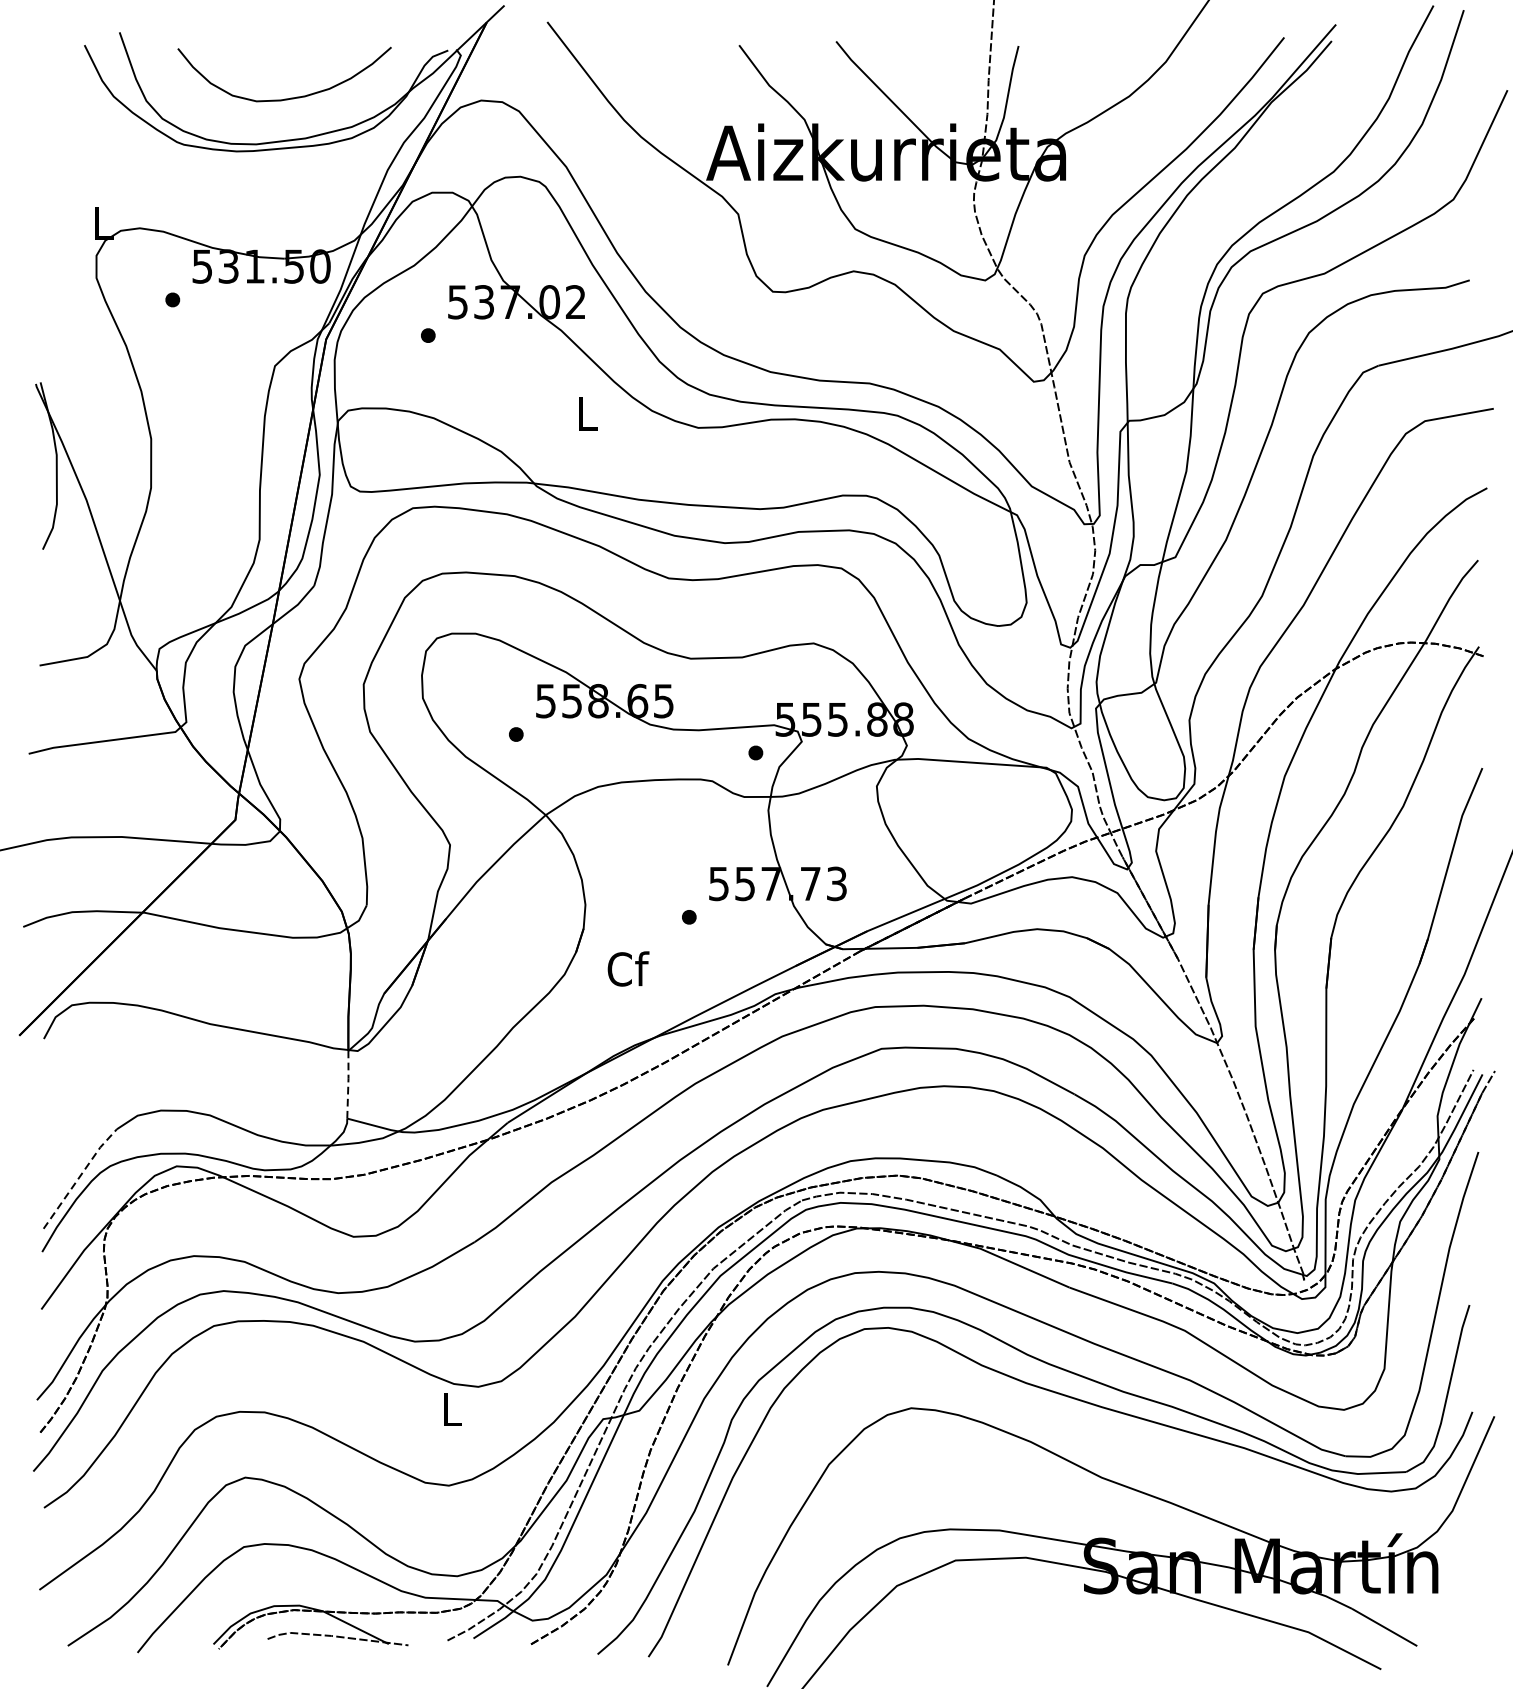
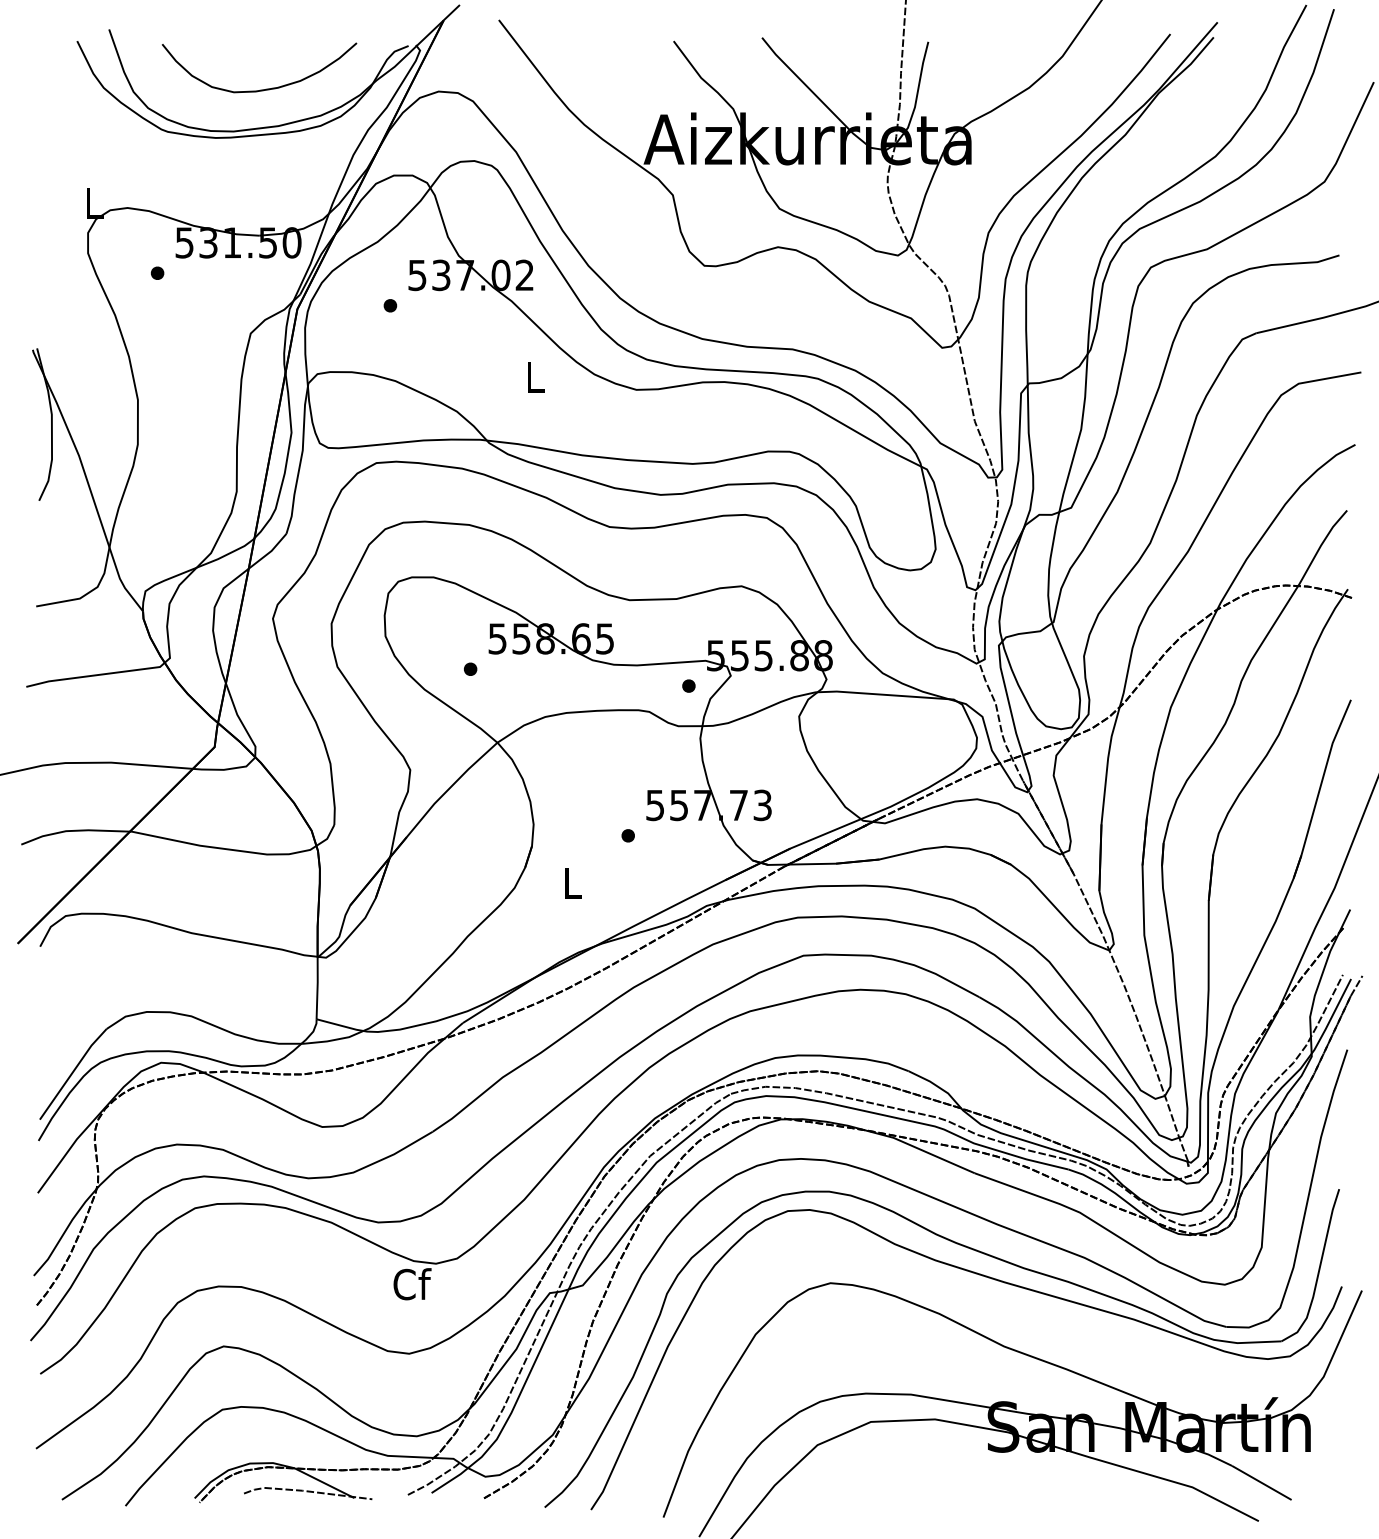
text: (628, 968) -> (572, 882), Cf -> L
line: (348, 1083) -> (317, 987), dashed -> solid
line: (79, 1177) -> (72, 1072), dashed -> solid
text: (452, 1409) -> (412, 1284), L -> Cf

